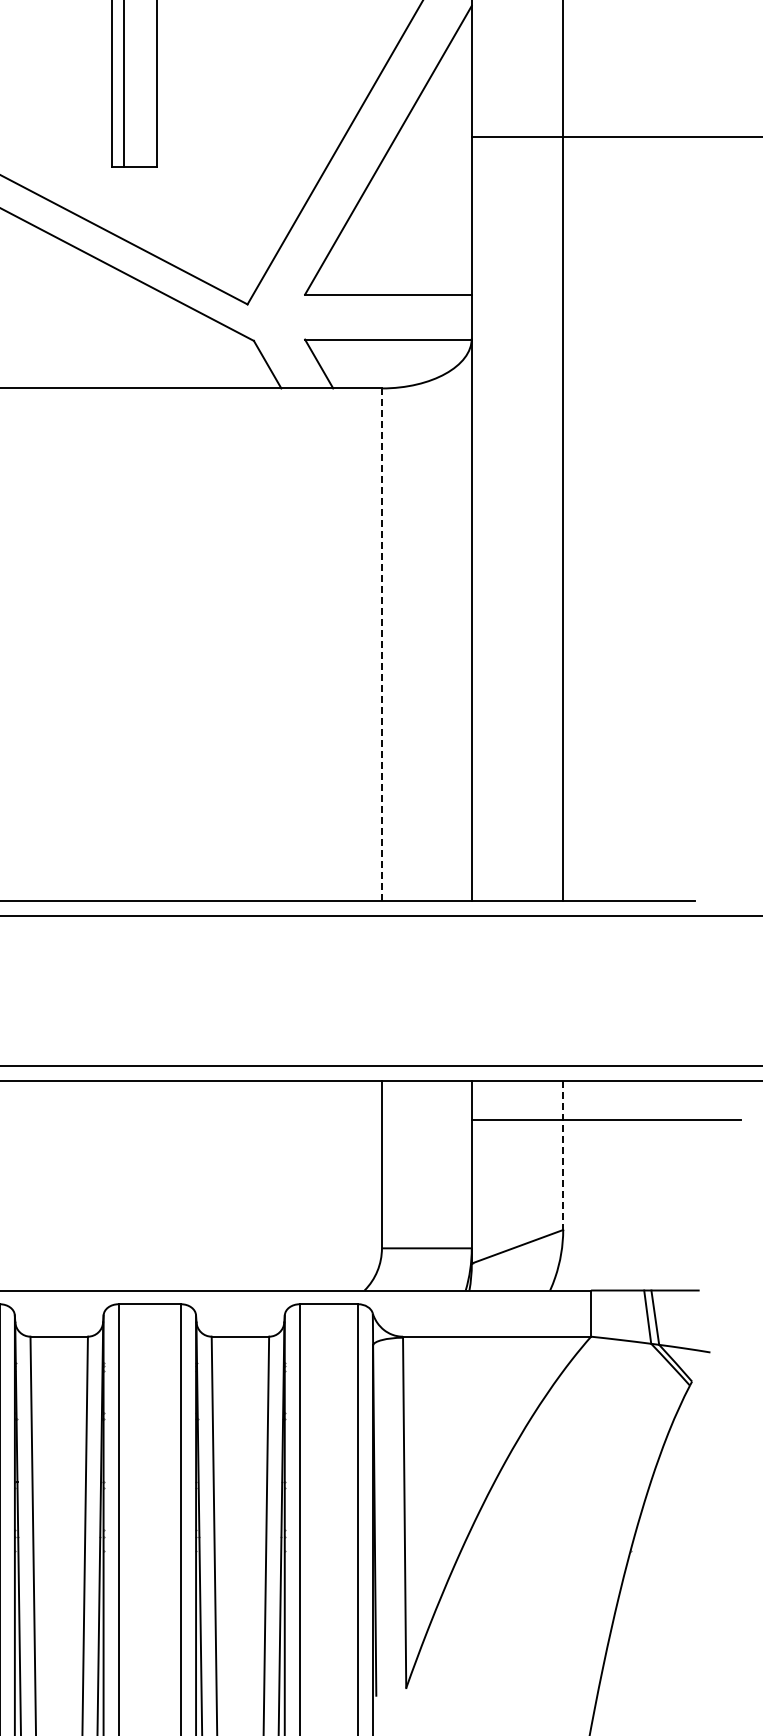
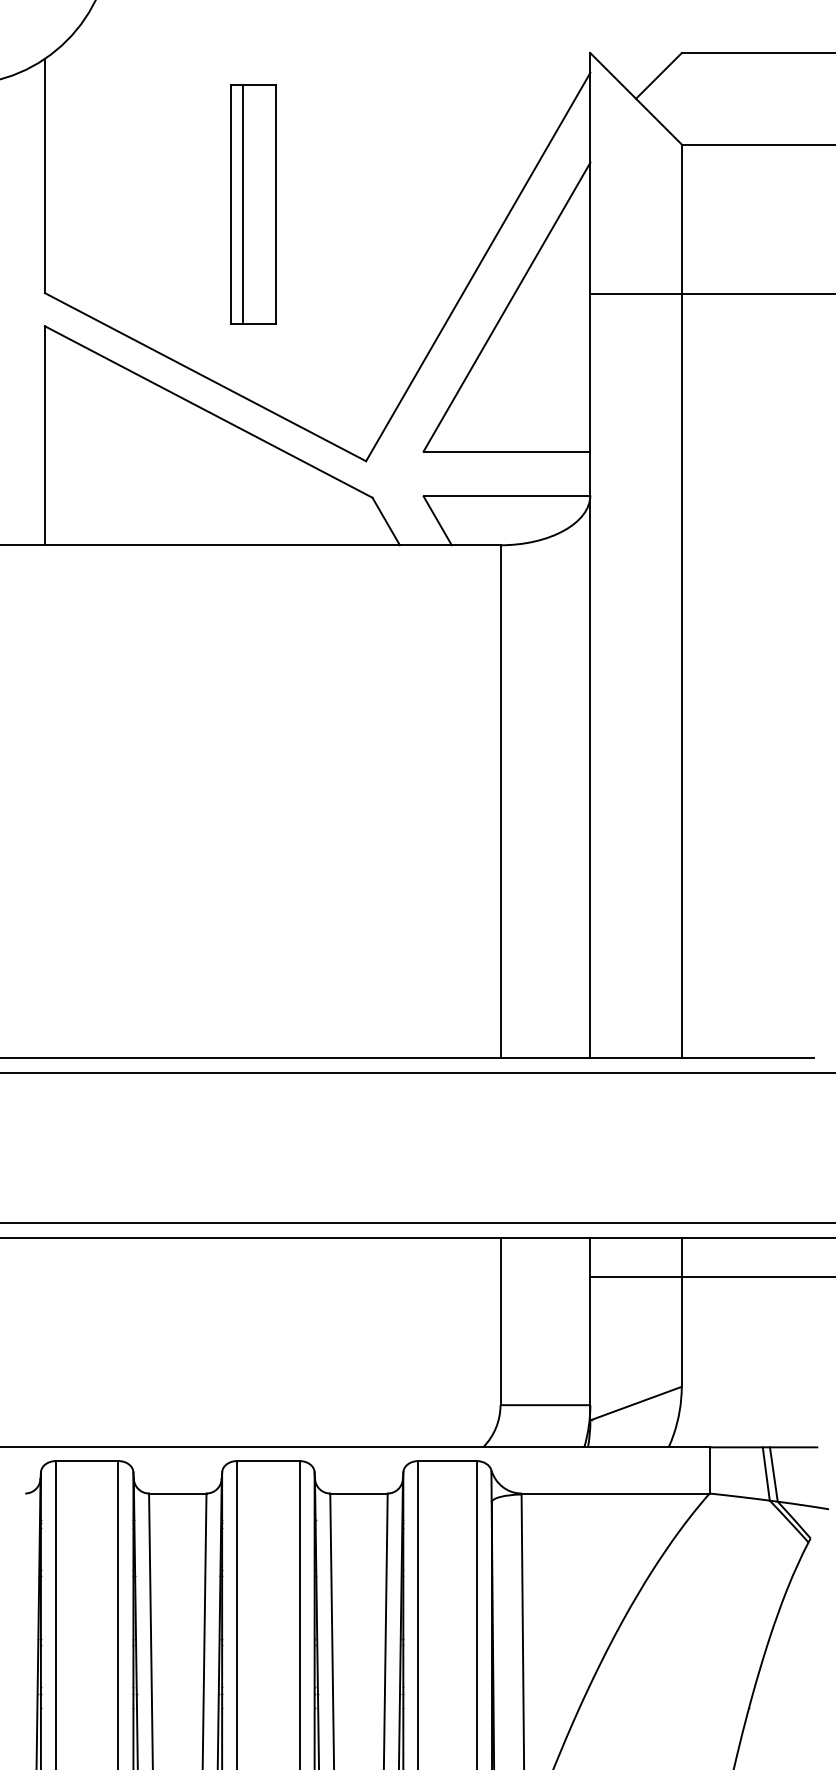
line: (381, 644) -> (500, 801), dashed -> solid
line: (562, 1155) -> (681, 1312), dashed -> solid

